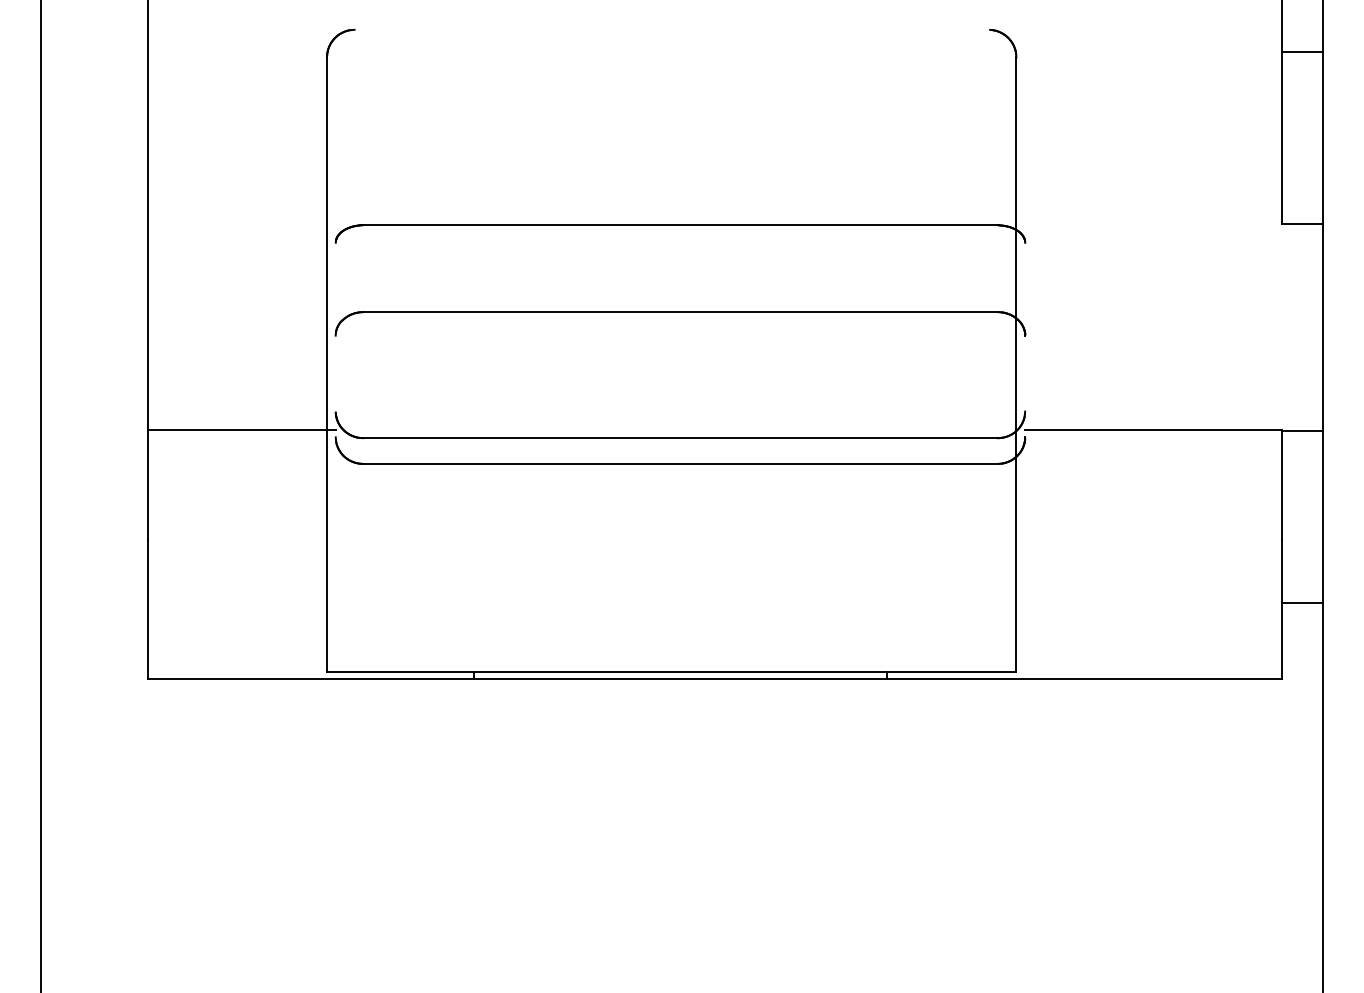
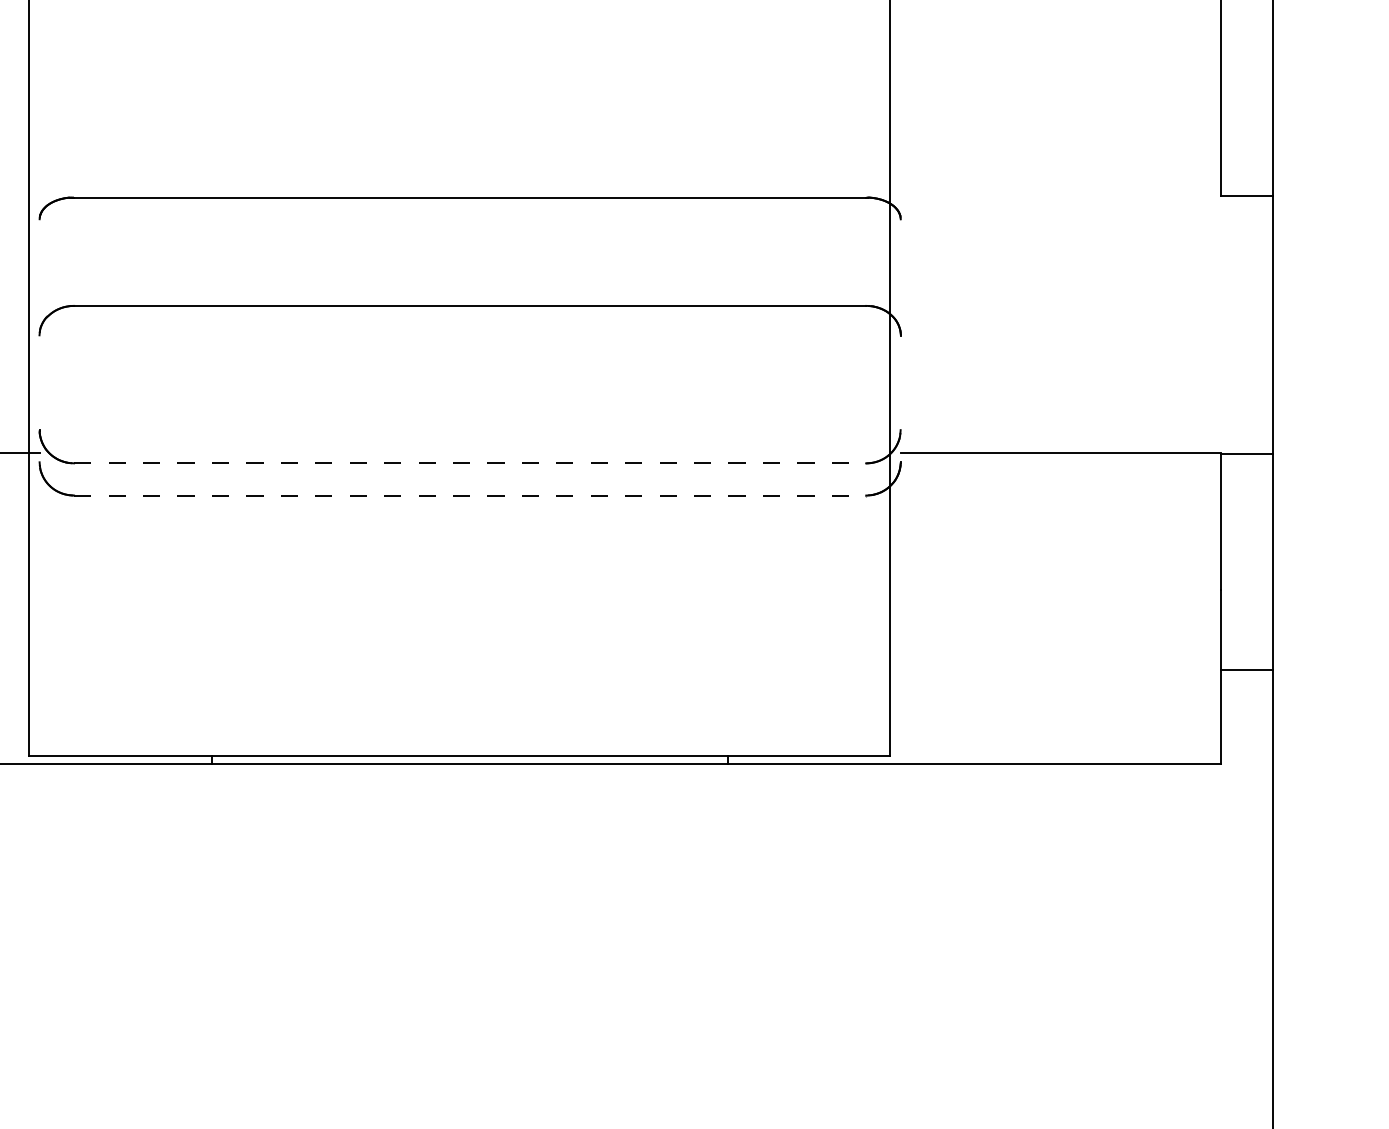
line: (680, 438) -> (470, 463), solid -> dashed
line: (680, 463) -> (470, 494), solid -> dashed

